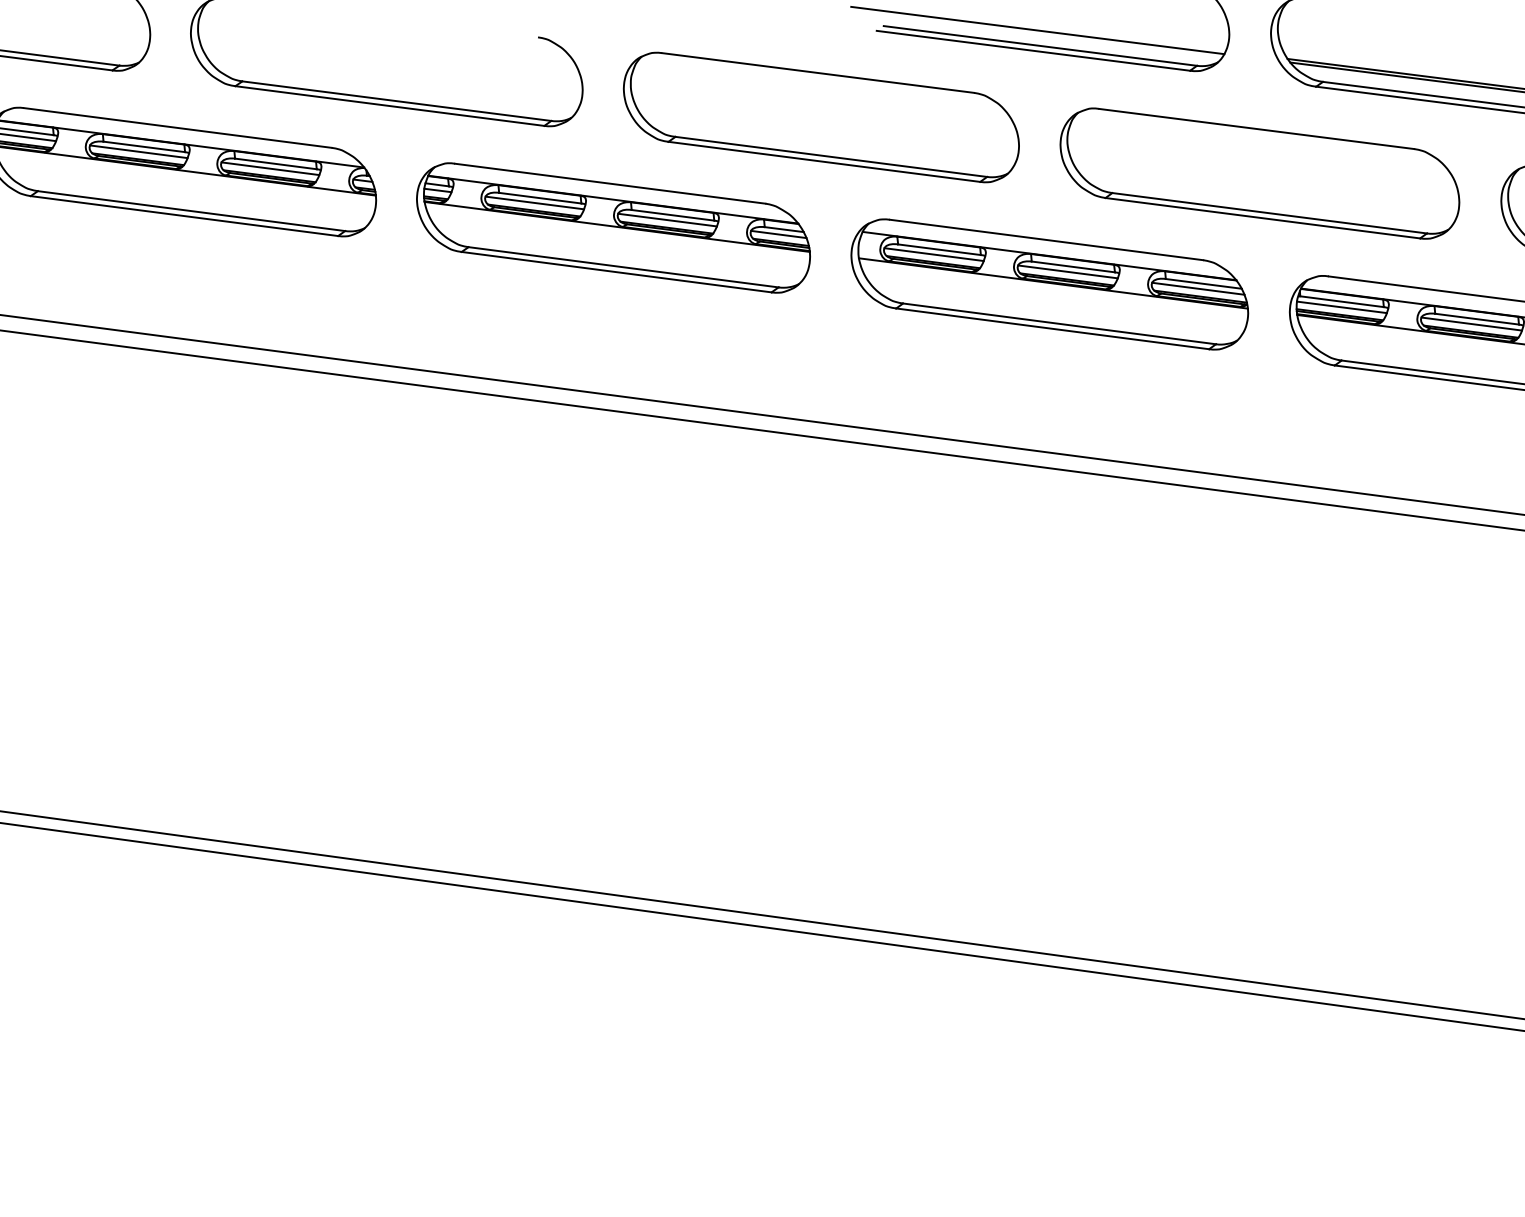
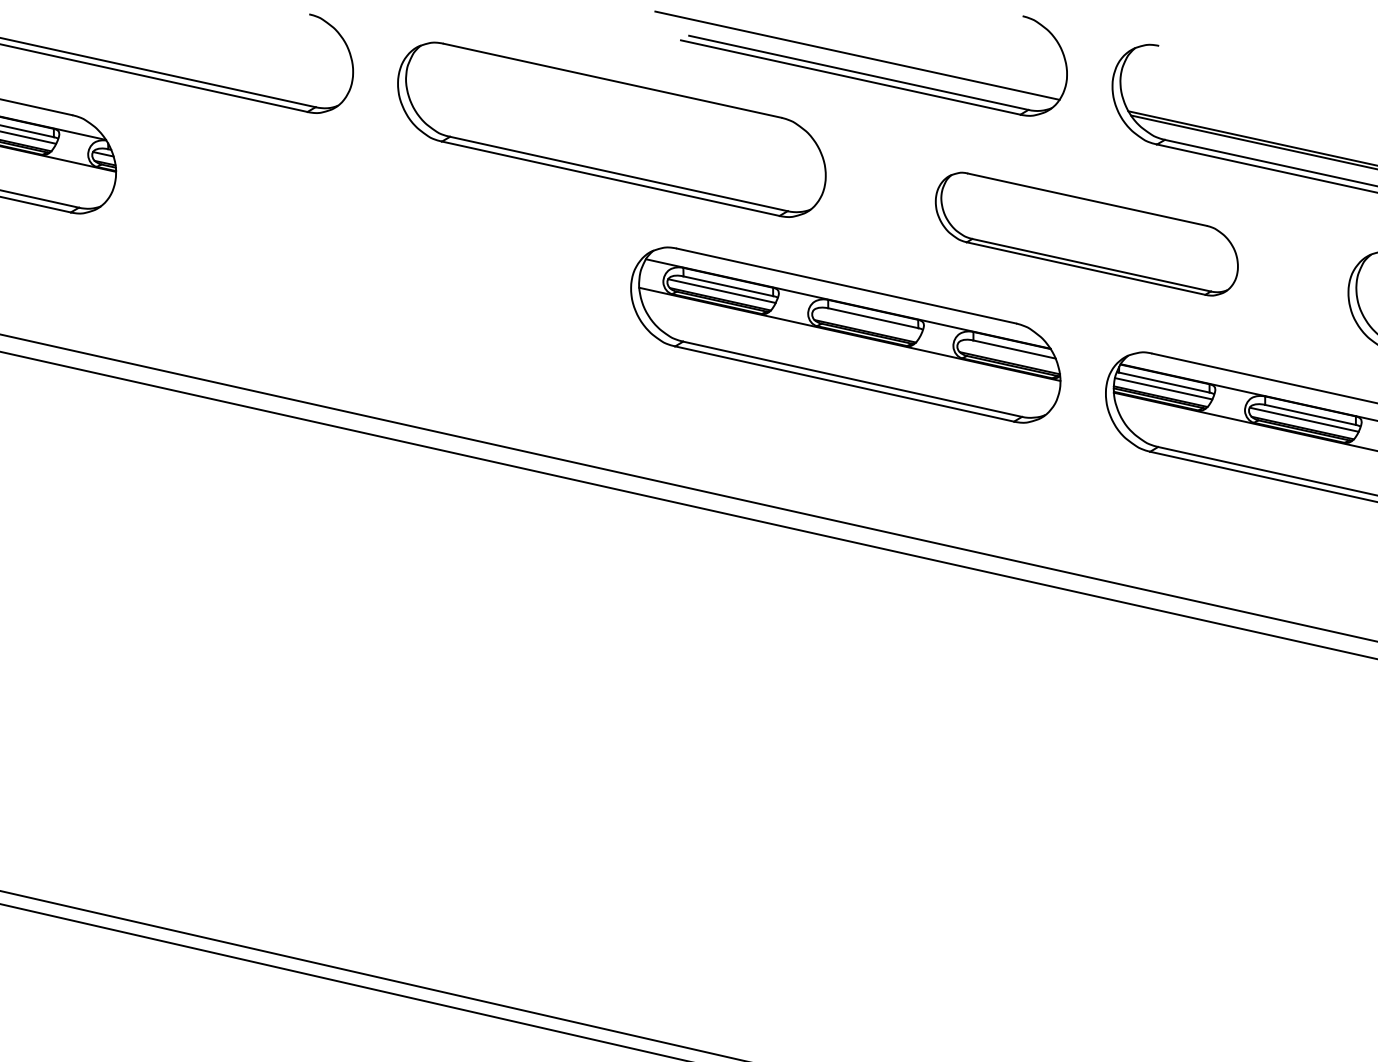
part: (1259, 173) -> (1086, 234), size x0.7
part: (613, 227) -> (373, 230), removed
line: (1067, 271) -> (866, 322), removed
line: (1198, 288) -> (1008, 354), removed

